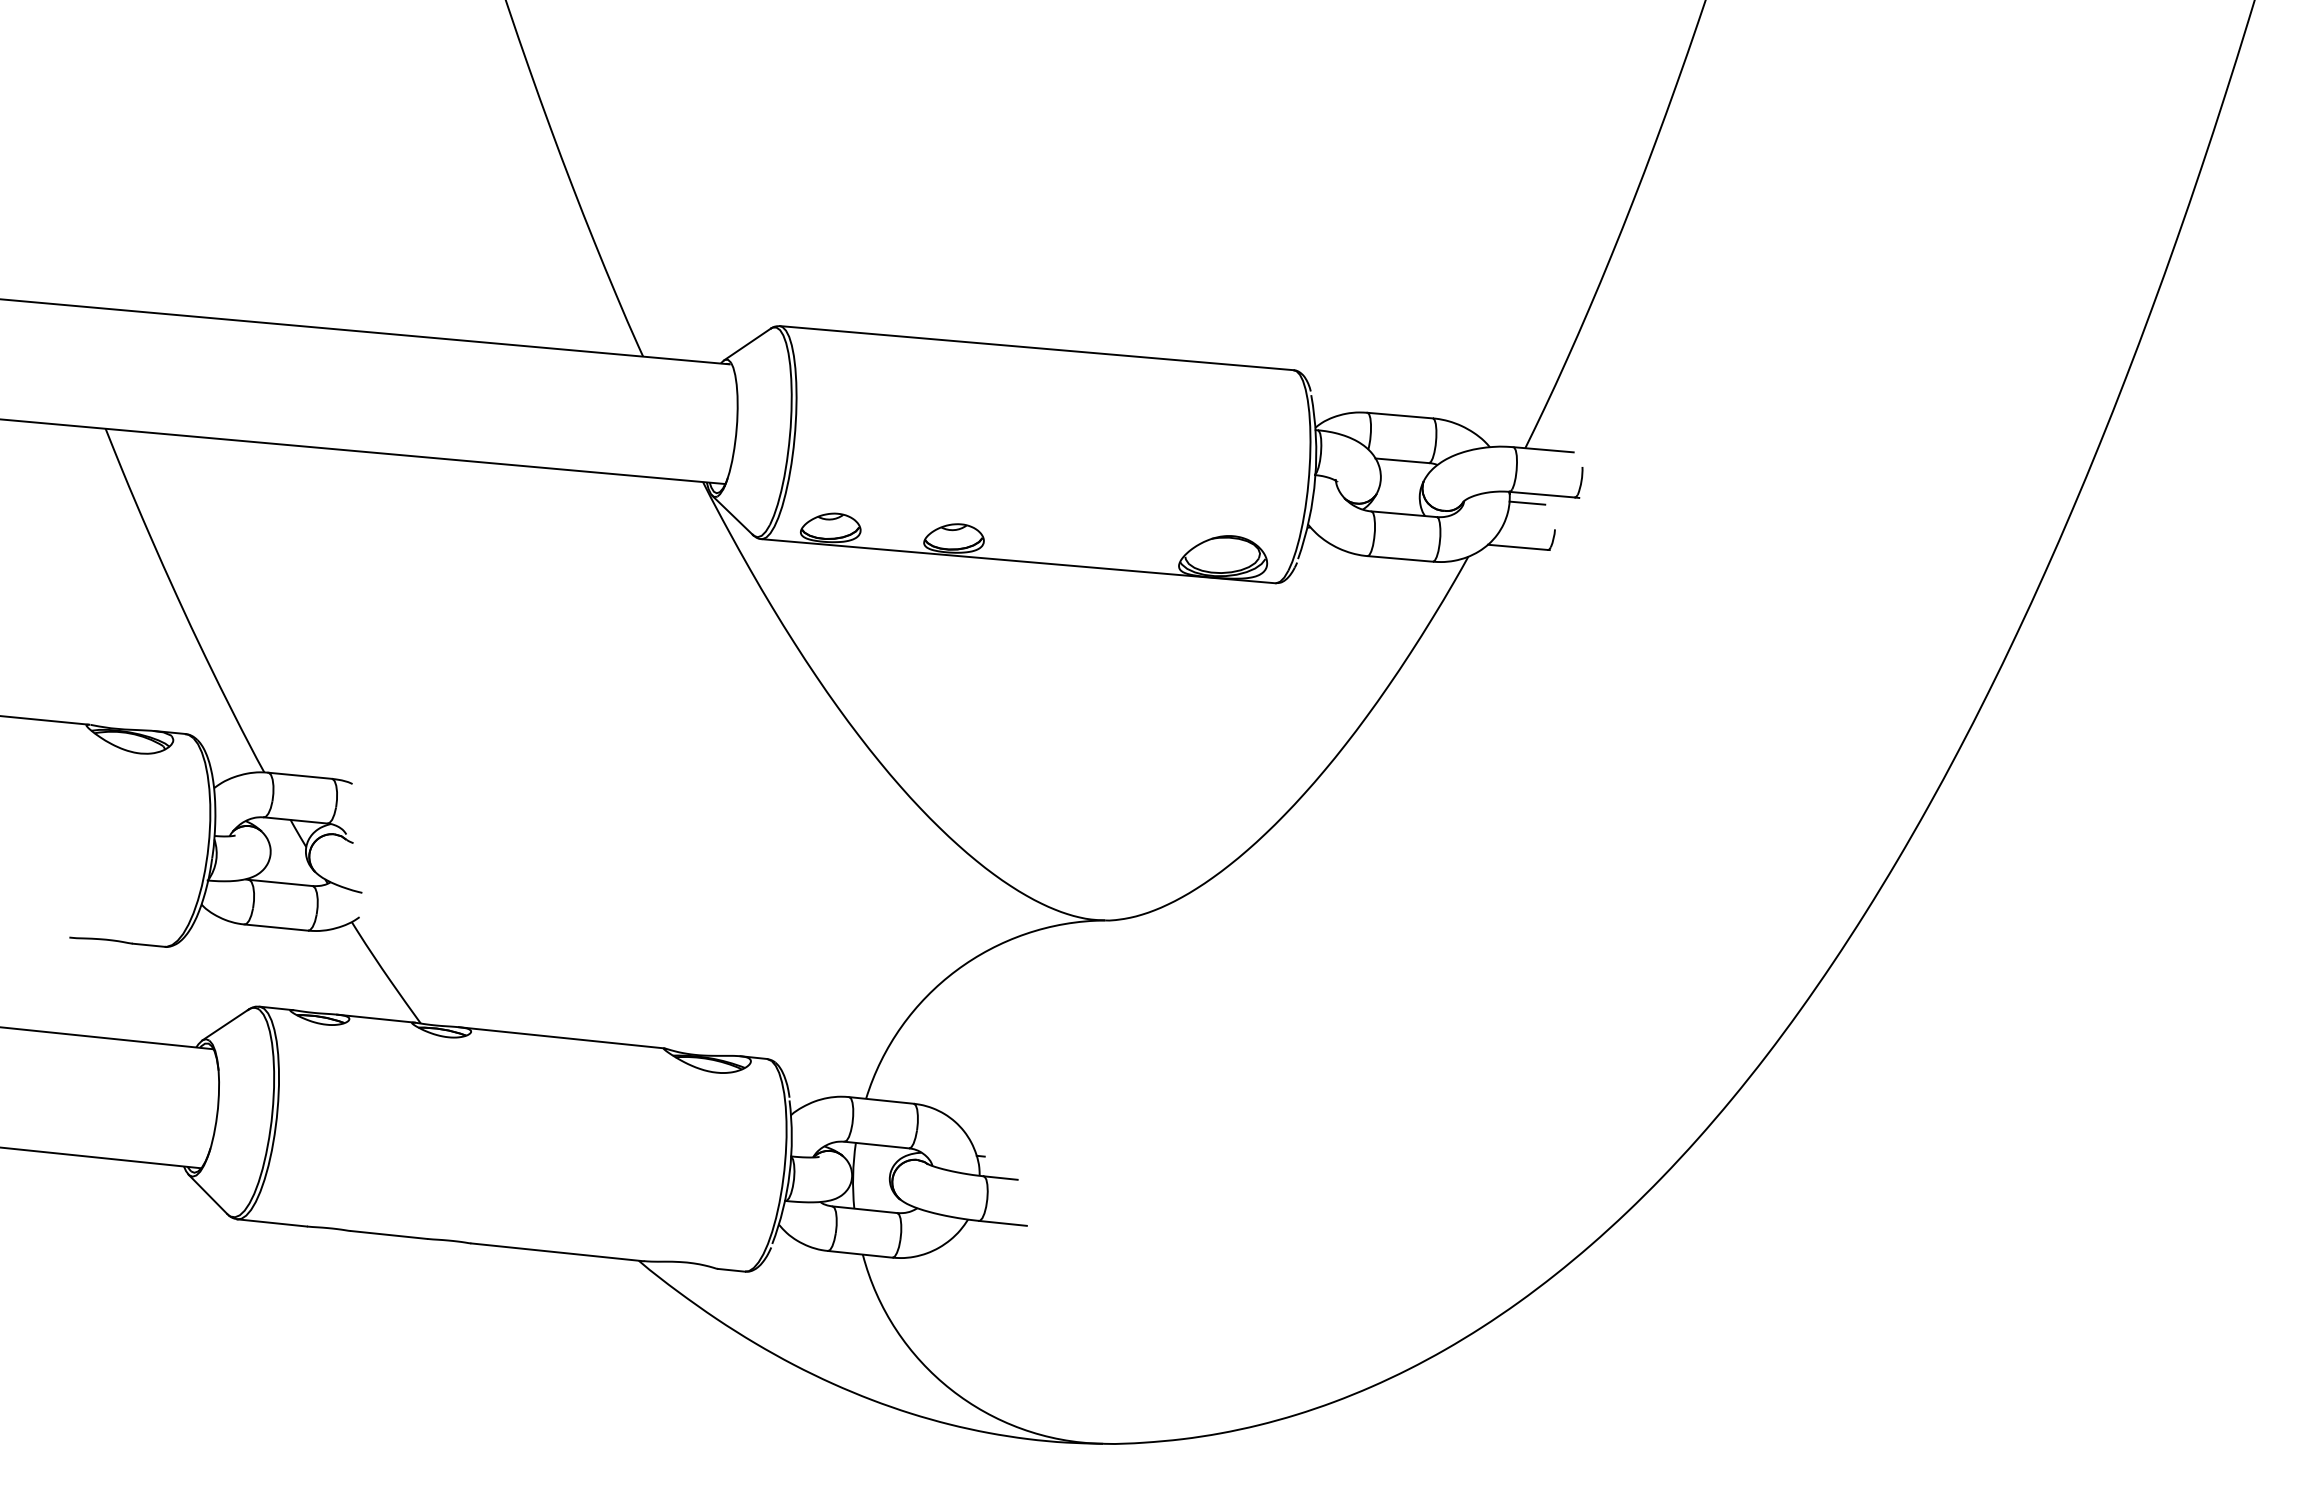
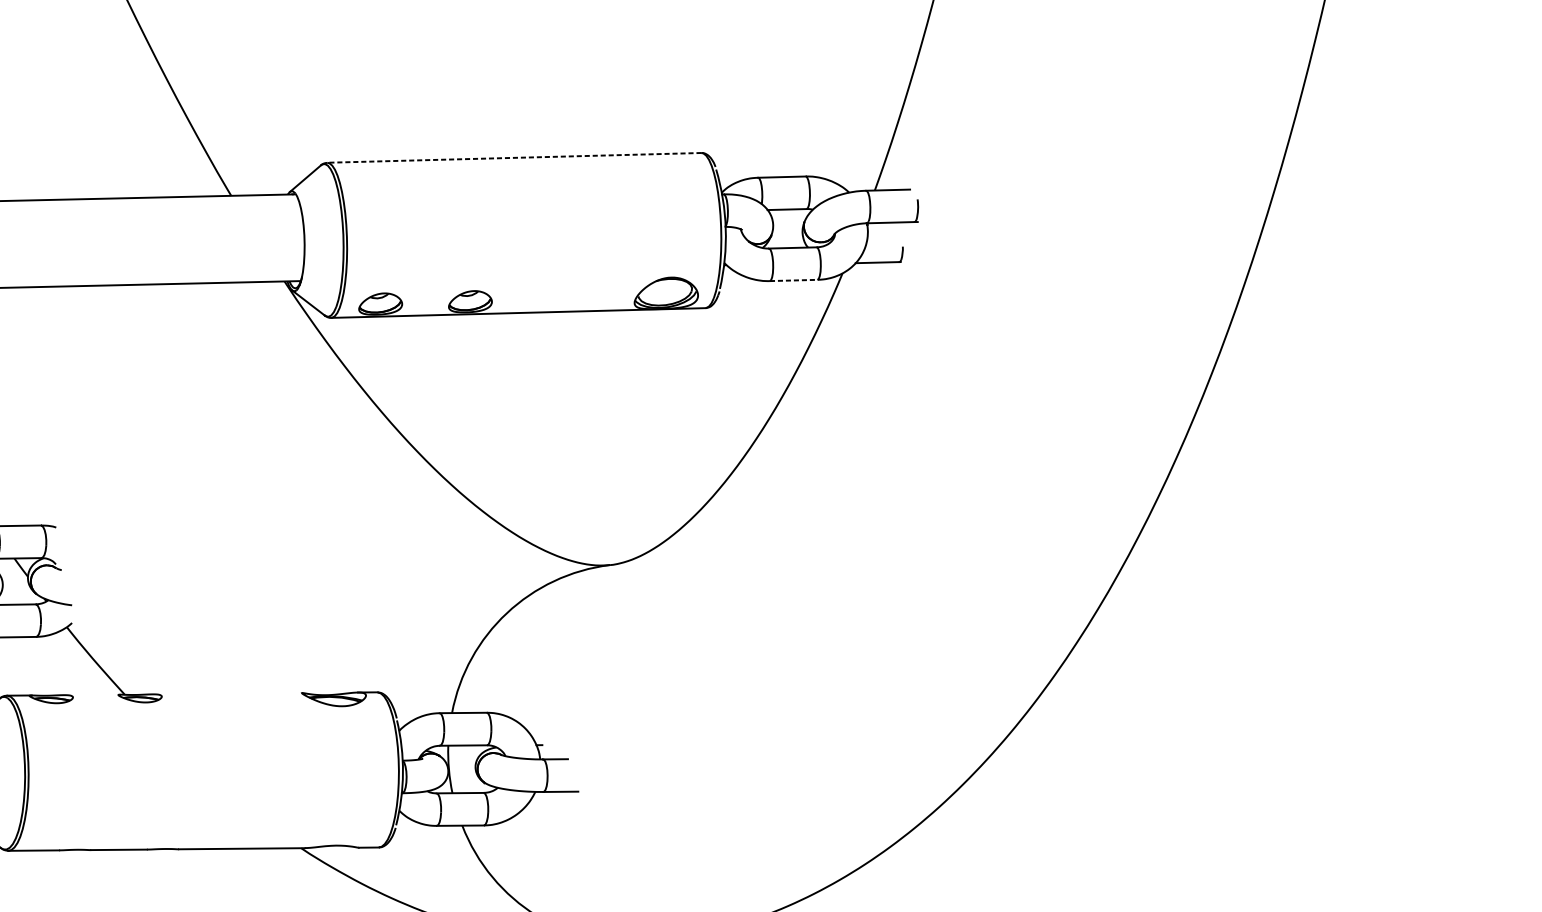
line: (1036, 348) -> (514, 158), solid -> dashed
line: (1527, 502) -> (880, 229), removed
line: (1400, 558) -> (793, 280), solid -> dashed
line: (375, 1018) -> (91, 694), removed
line: (561, 1037) -> (227, 693), removed

